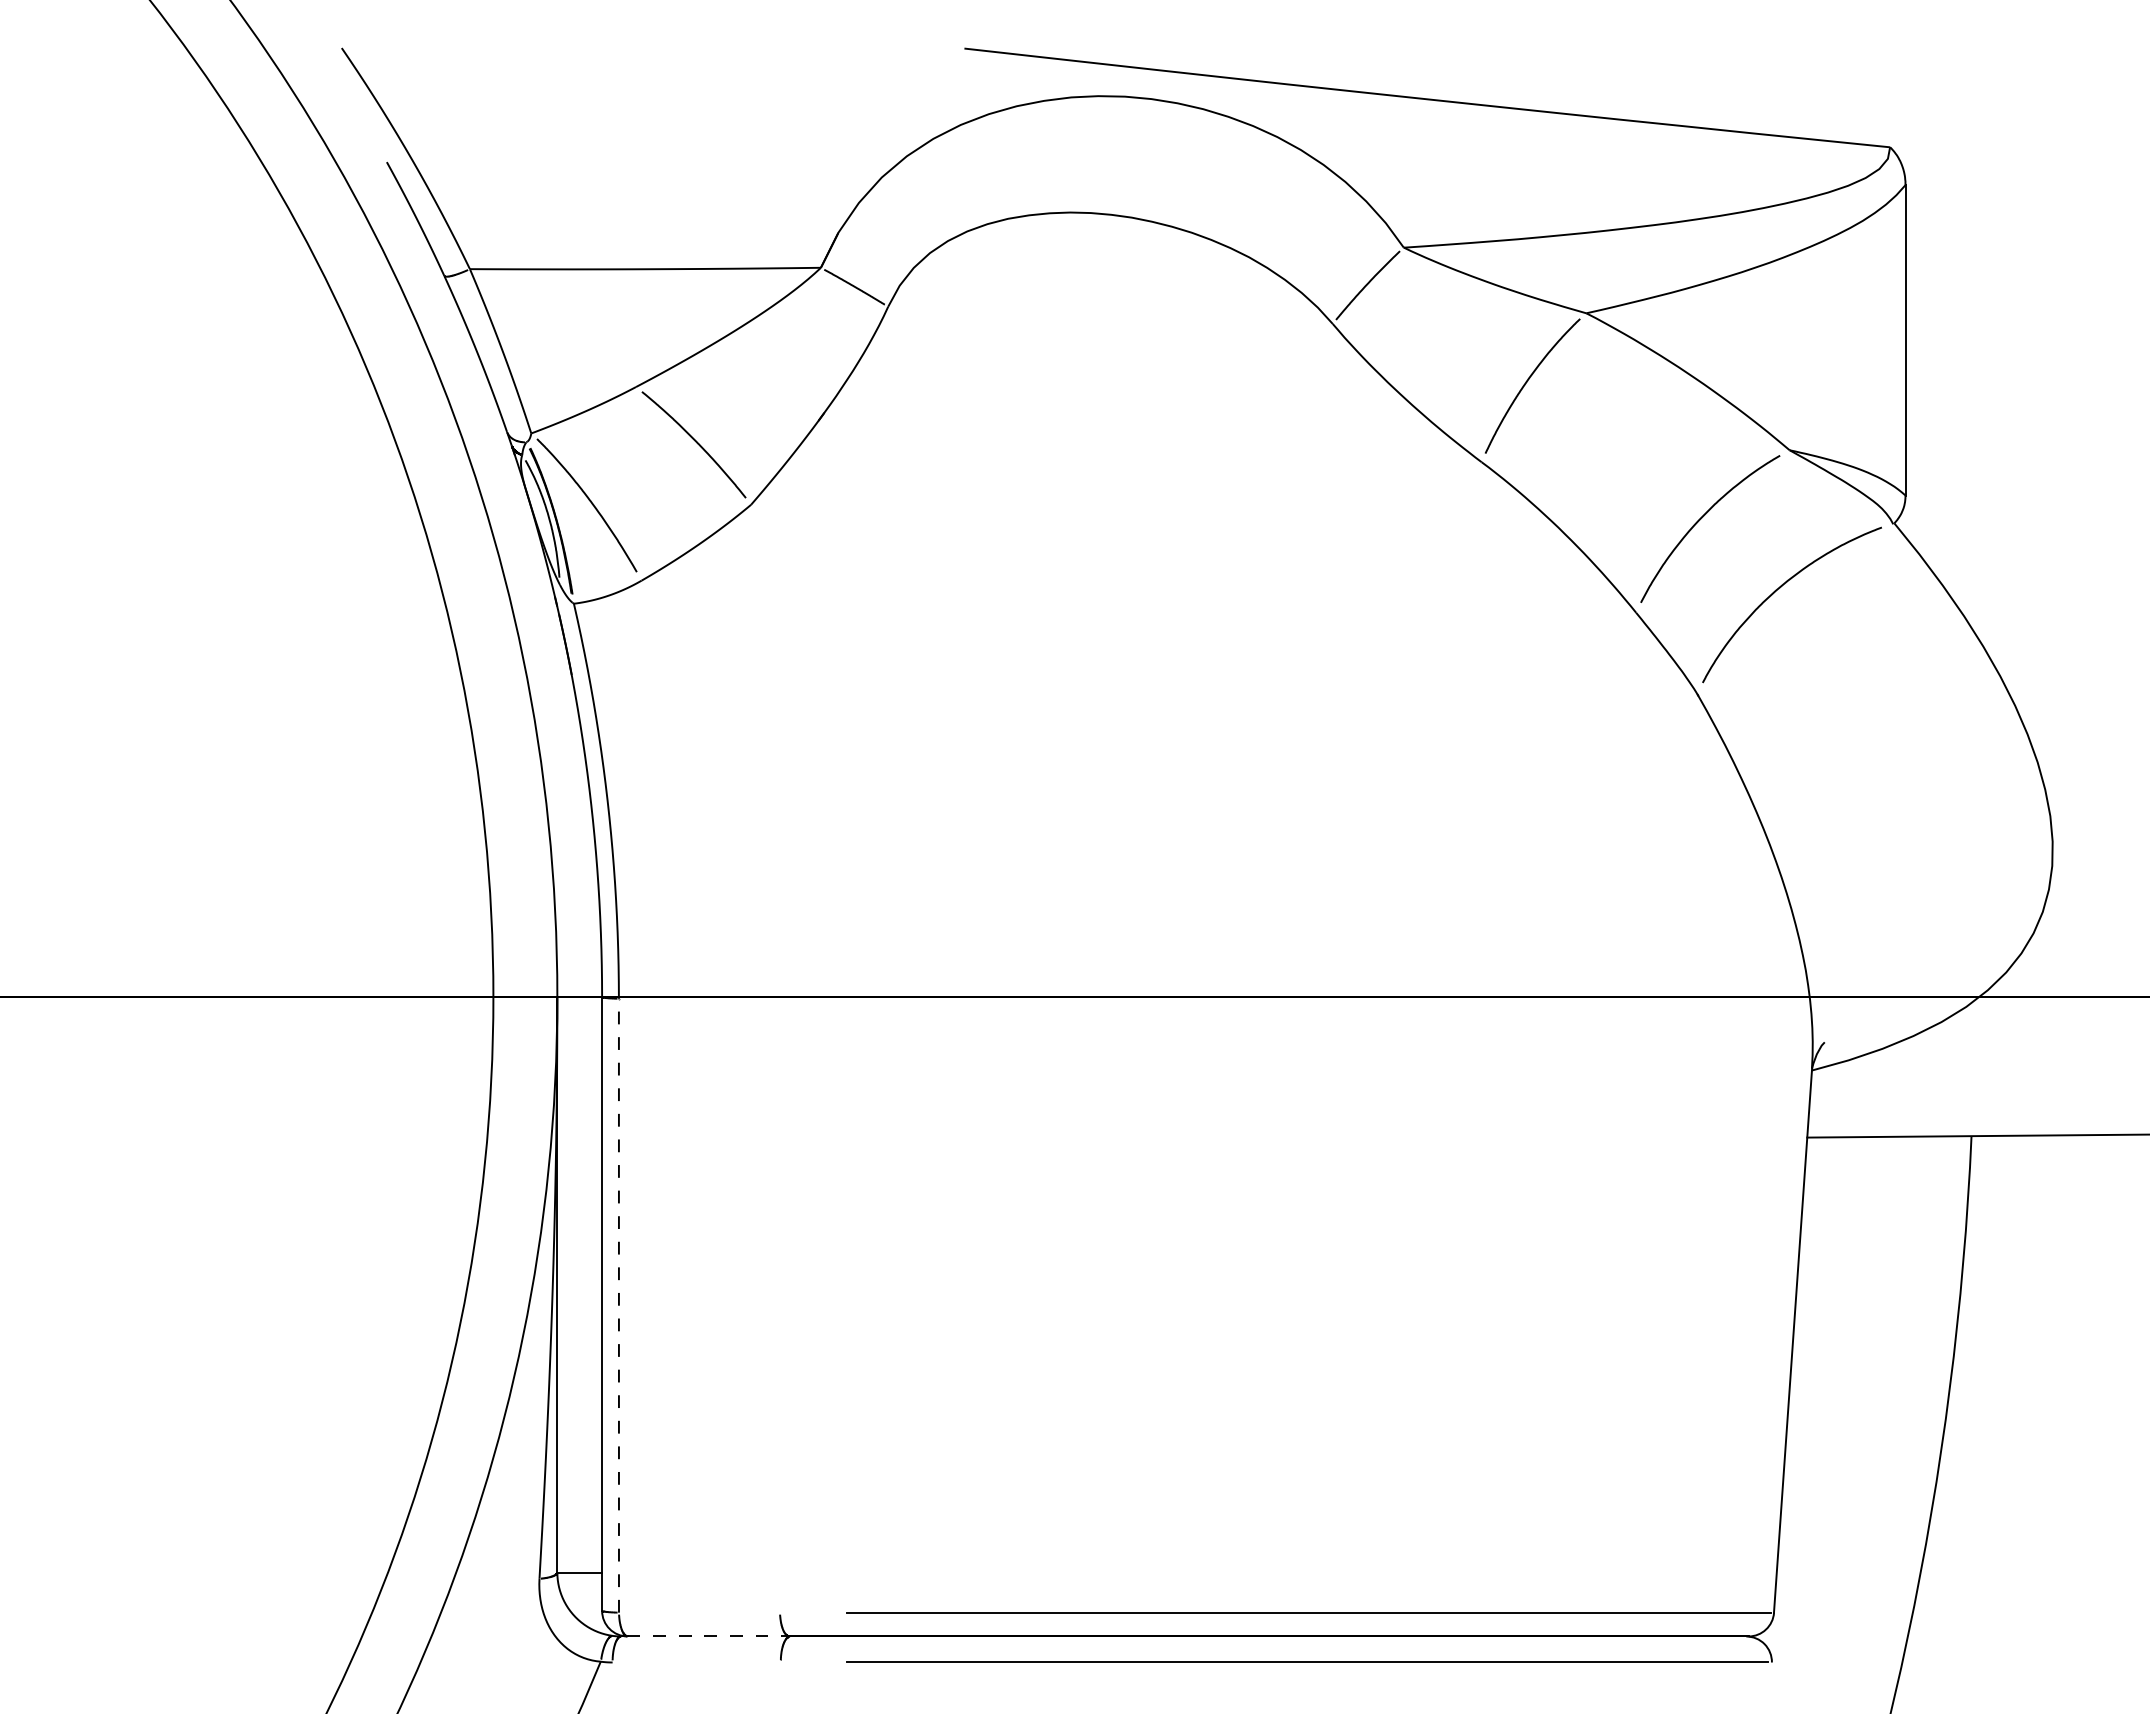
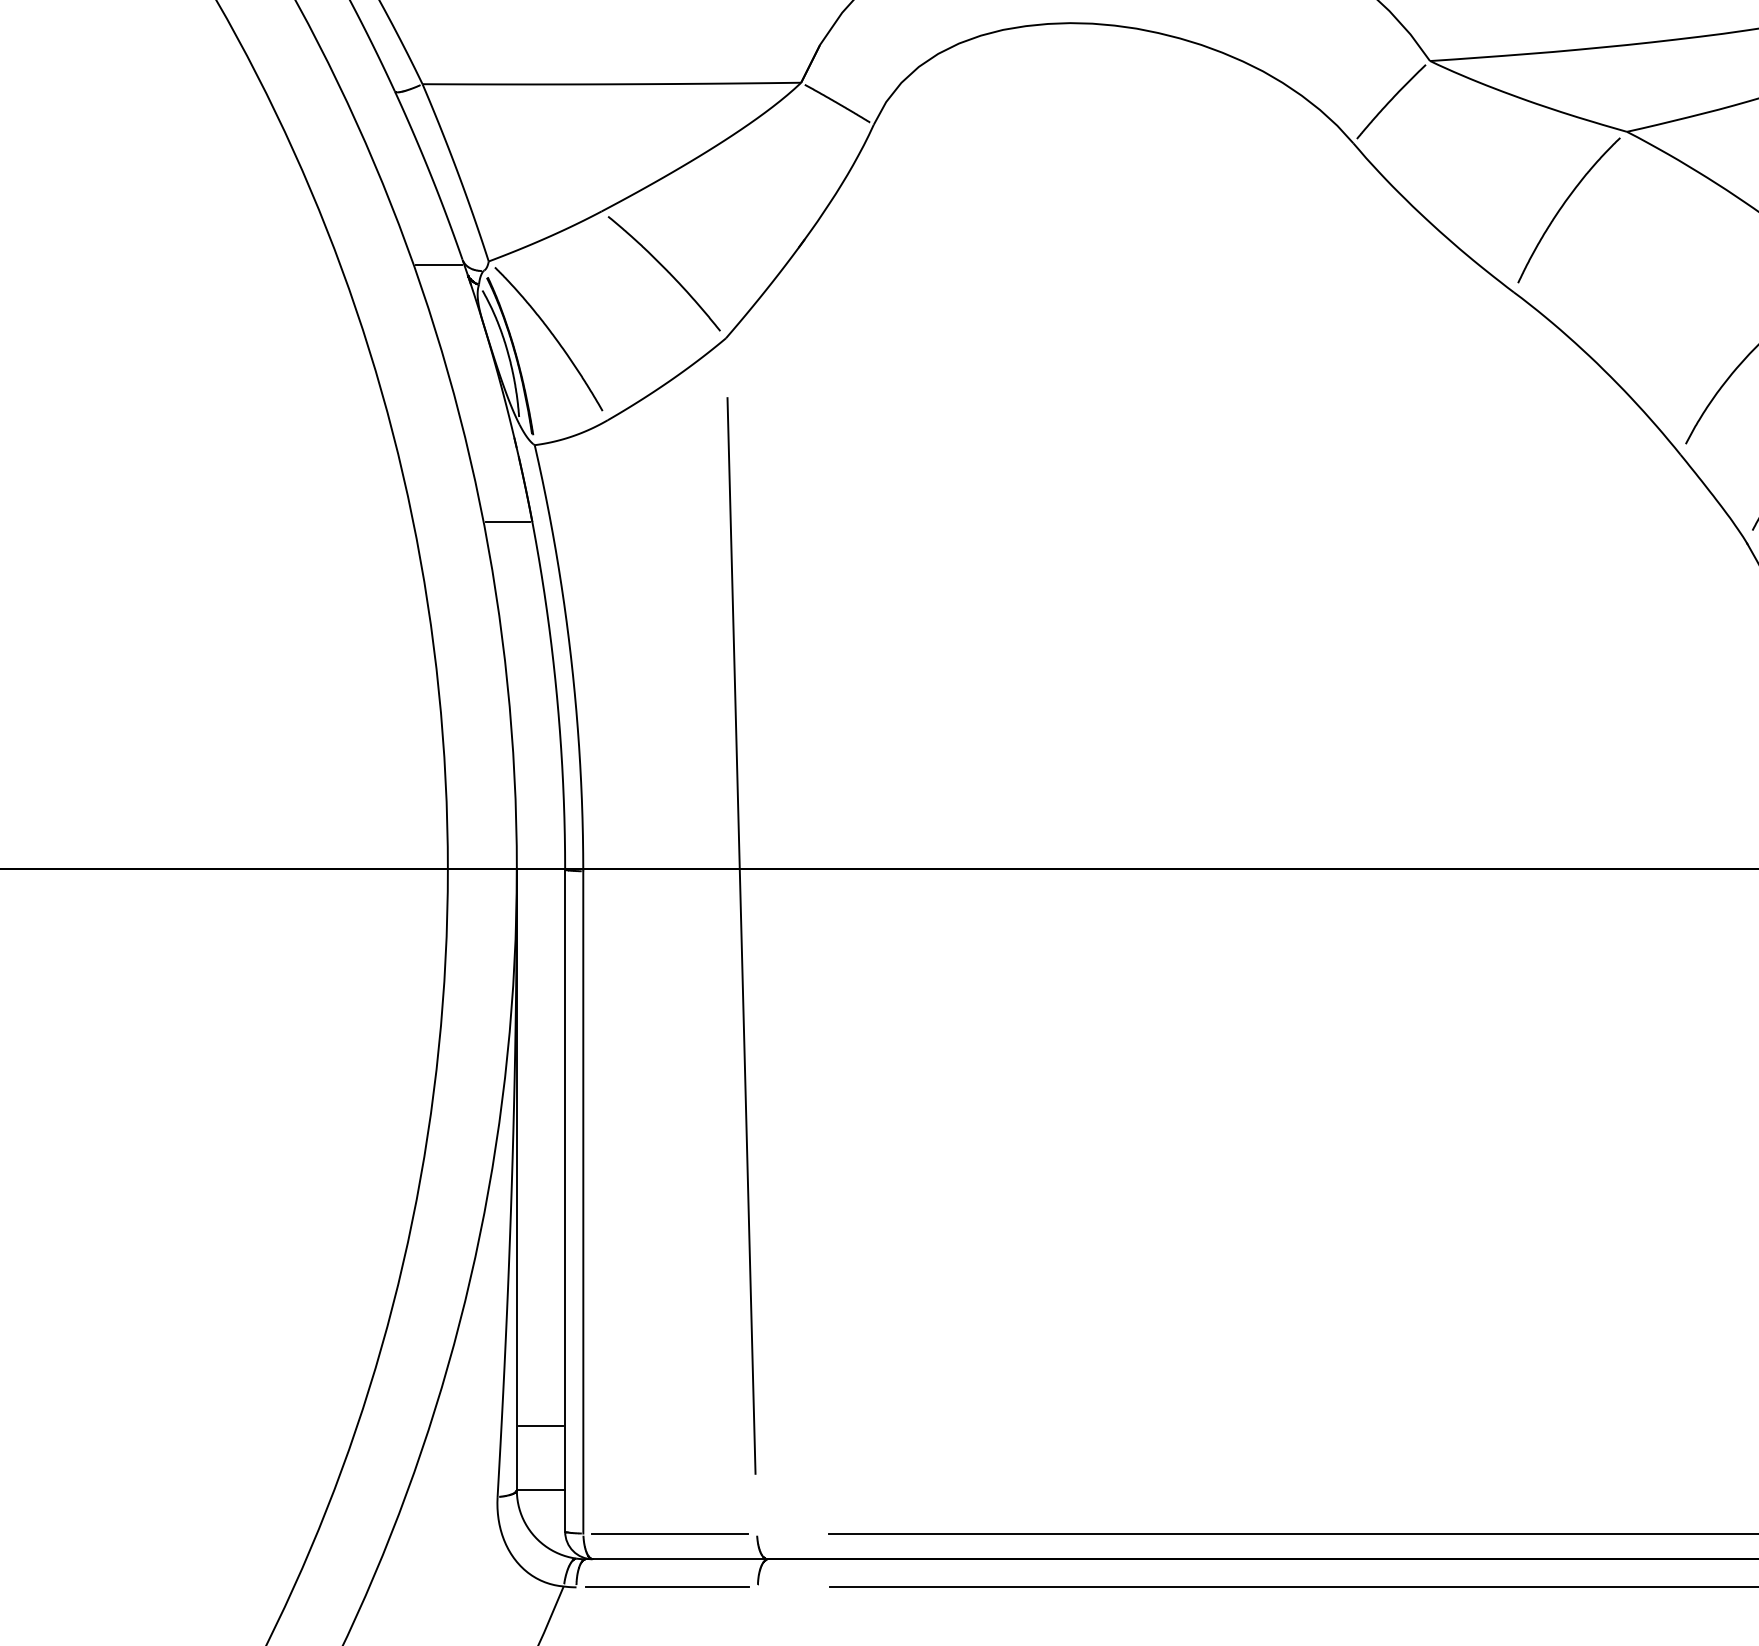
line: (484, 436) -> (438, 264), added
line: (548, 675) -> (507, 522), added
line: (765, 1058) -> (741, 935), added
line: (618, 1305) -> (582, 1202), dashed -> solid
line: (579, 1513) -> (540, 1426), added
line: (699, 1612) -> (670, 1533), added
line: (708, 1636) -> (679, 1559), dashed -> solid
line: (696, 1662) -> (666, 1587), added

